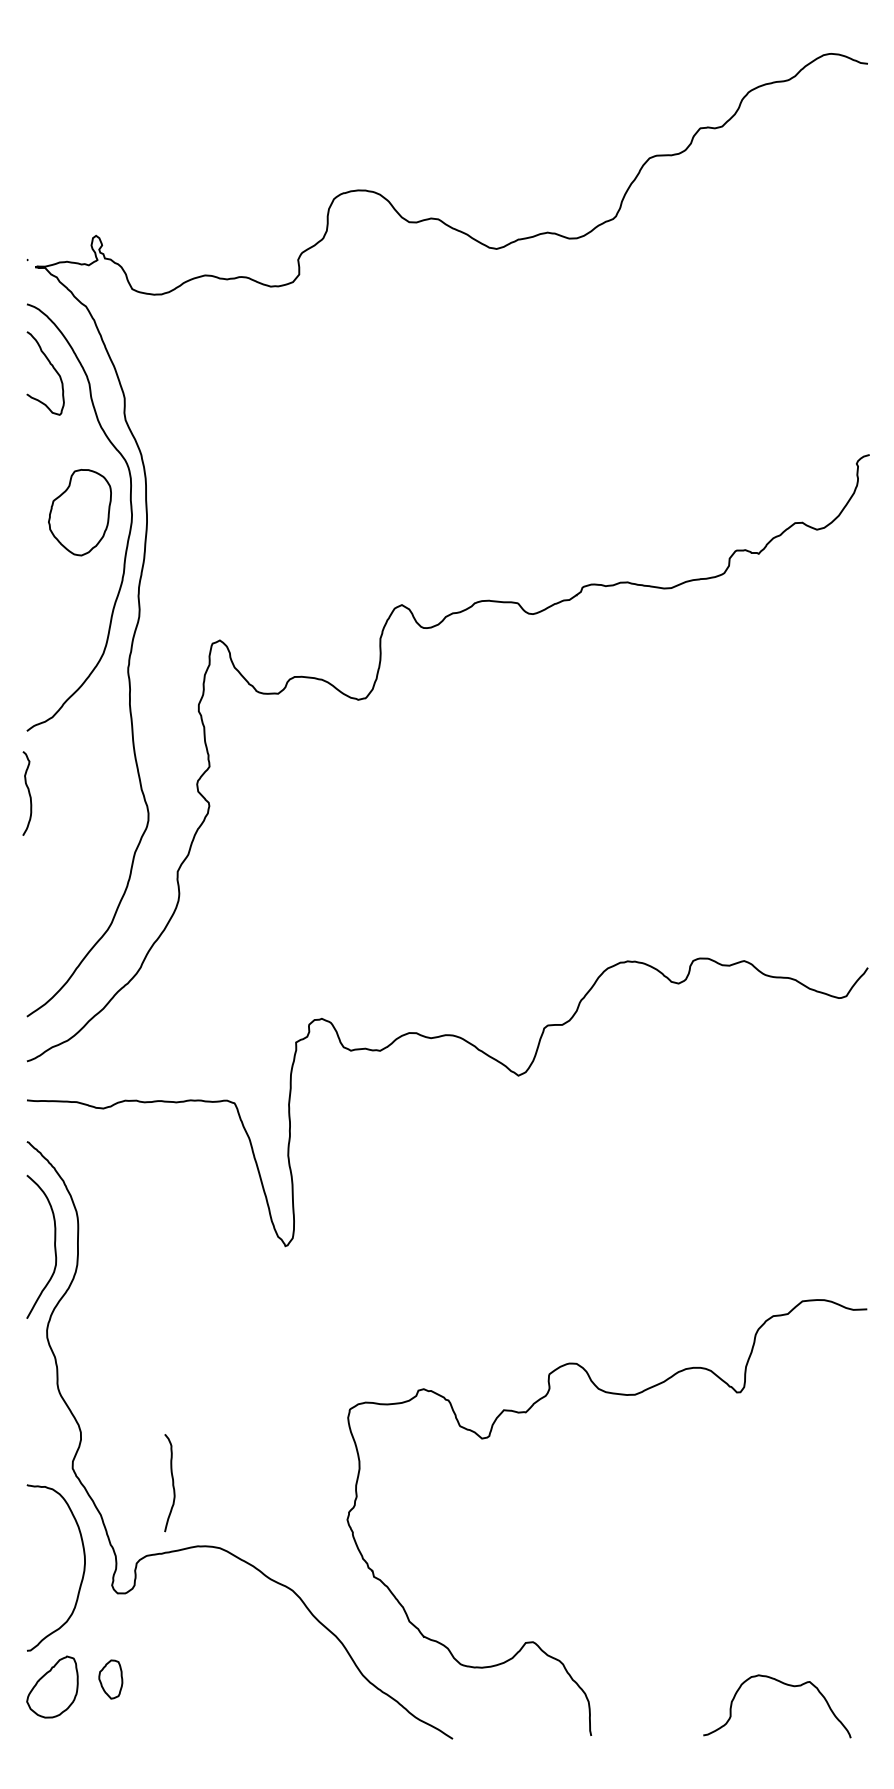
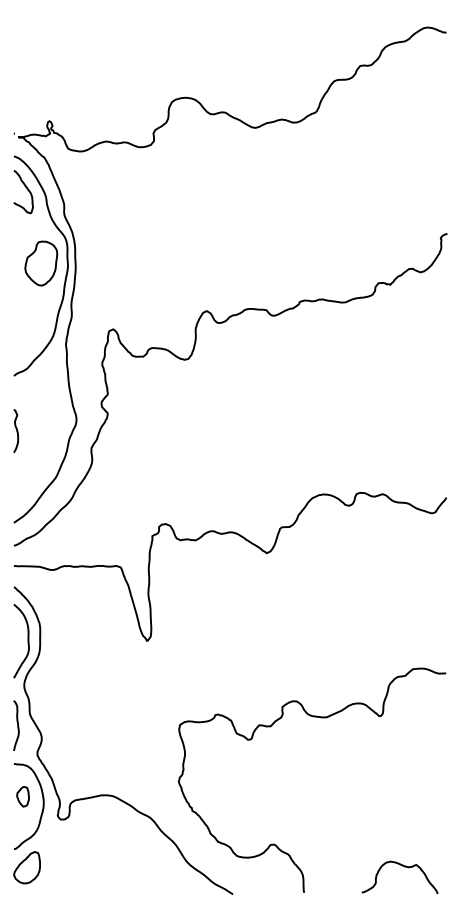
curve: (28, 792) -> (16, 430), moved
curve: (171, 1482) -> (17, 725), moved
part: (109, 1678) -> (22, 796), moved

